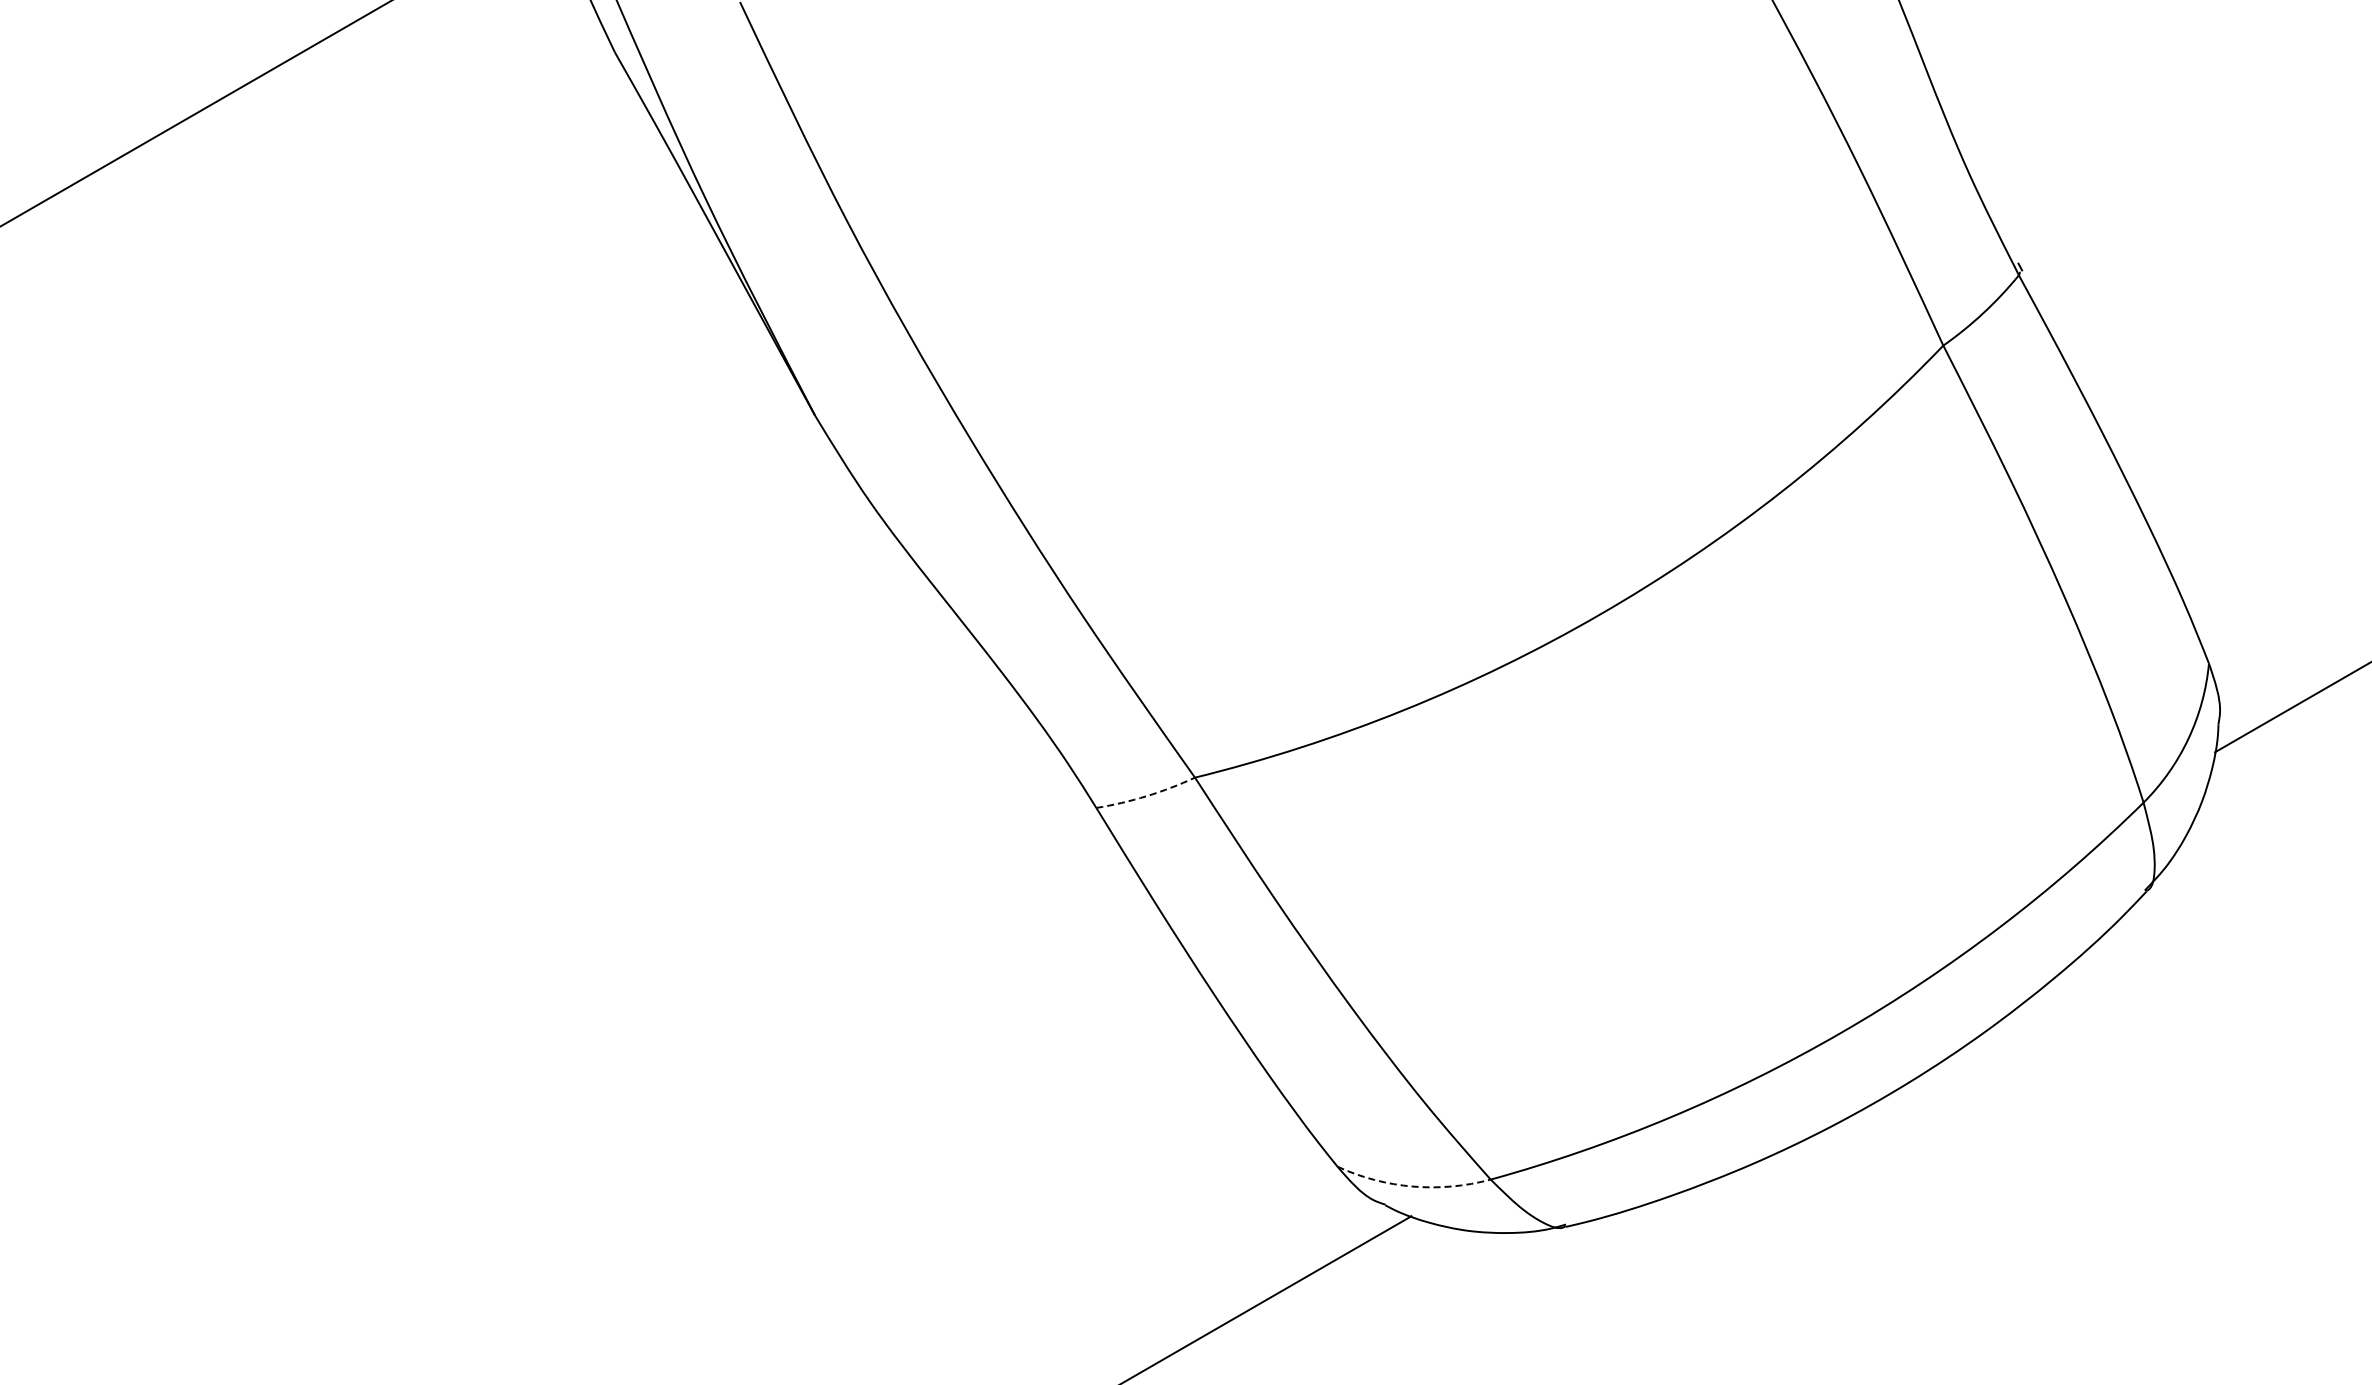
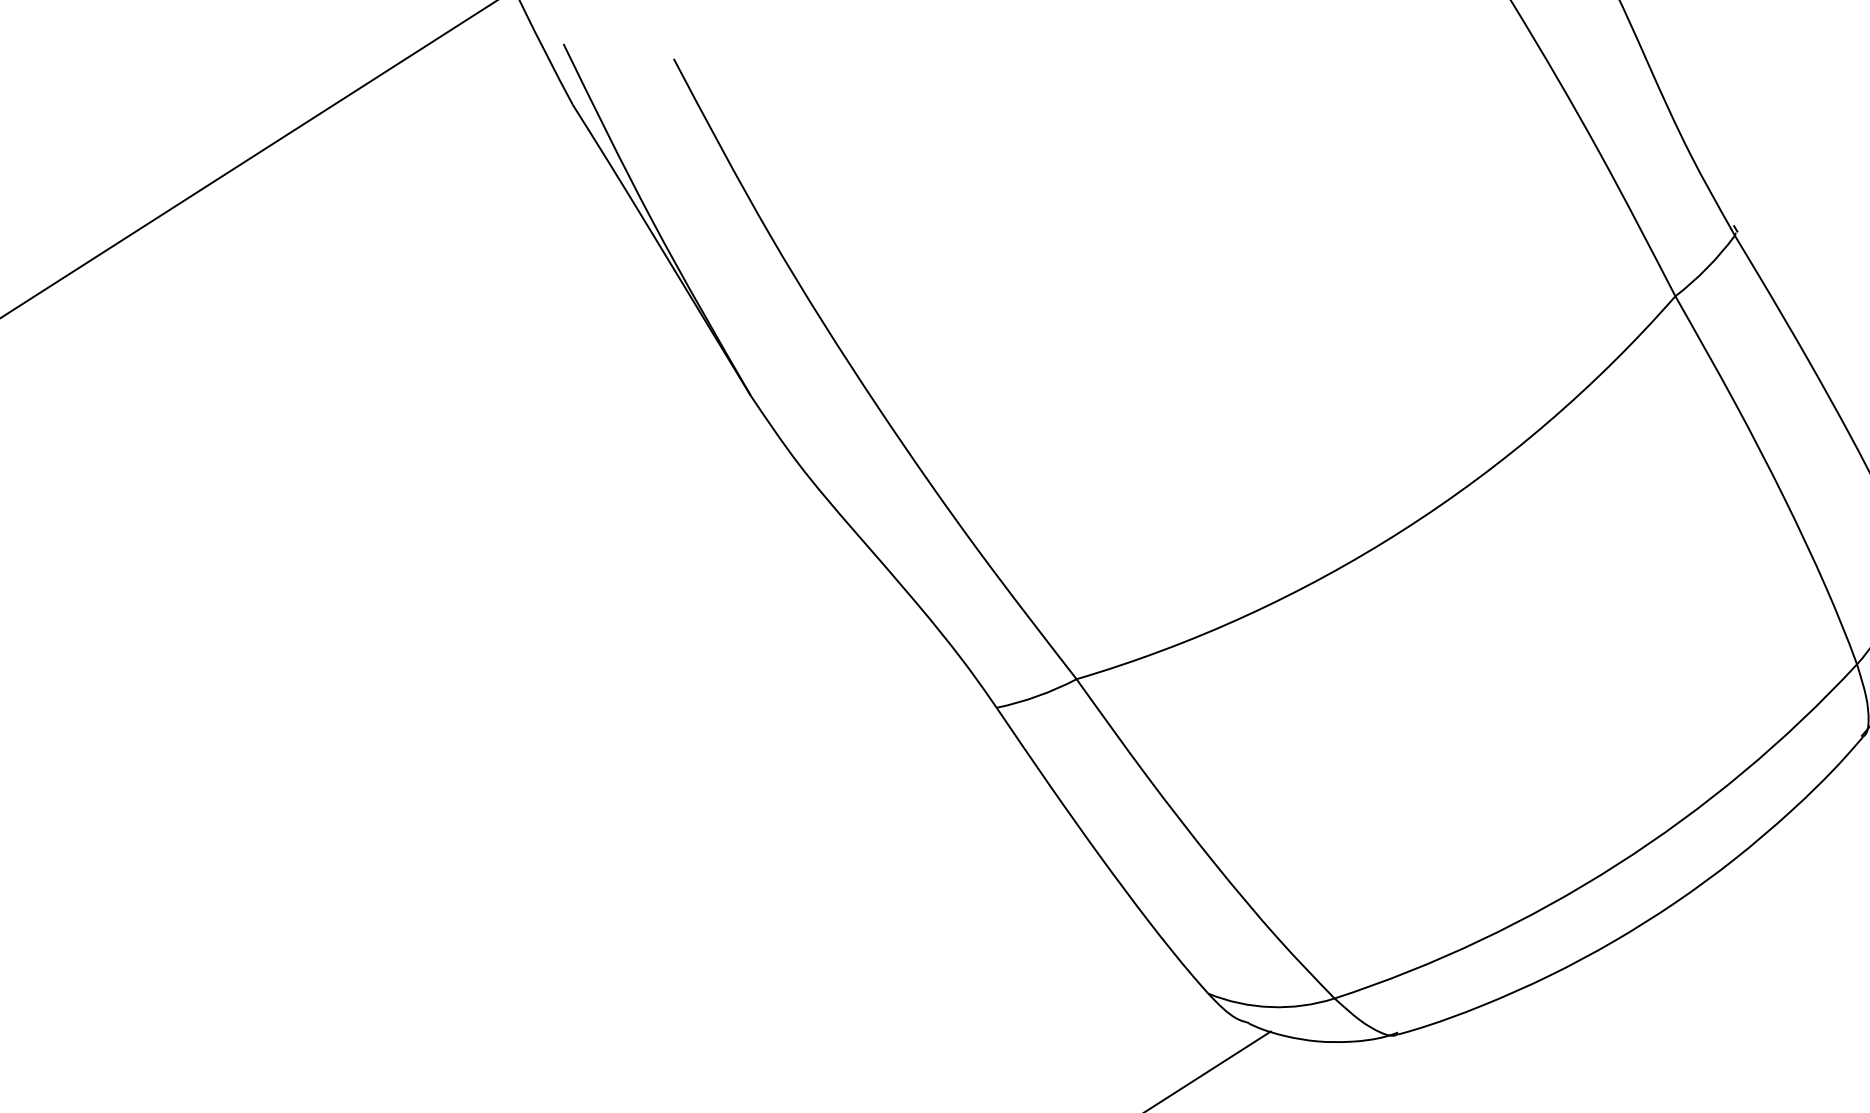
arc: (1146, 796) -> (1037, 696), dashed -> solid
arc: (1413, 1186) -> (1271, 1007), dashed -> solid

